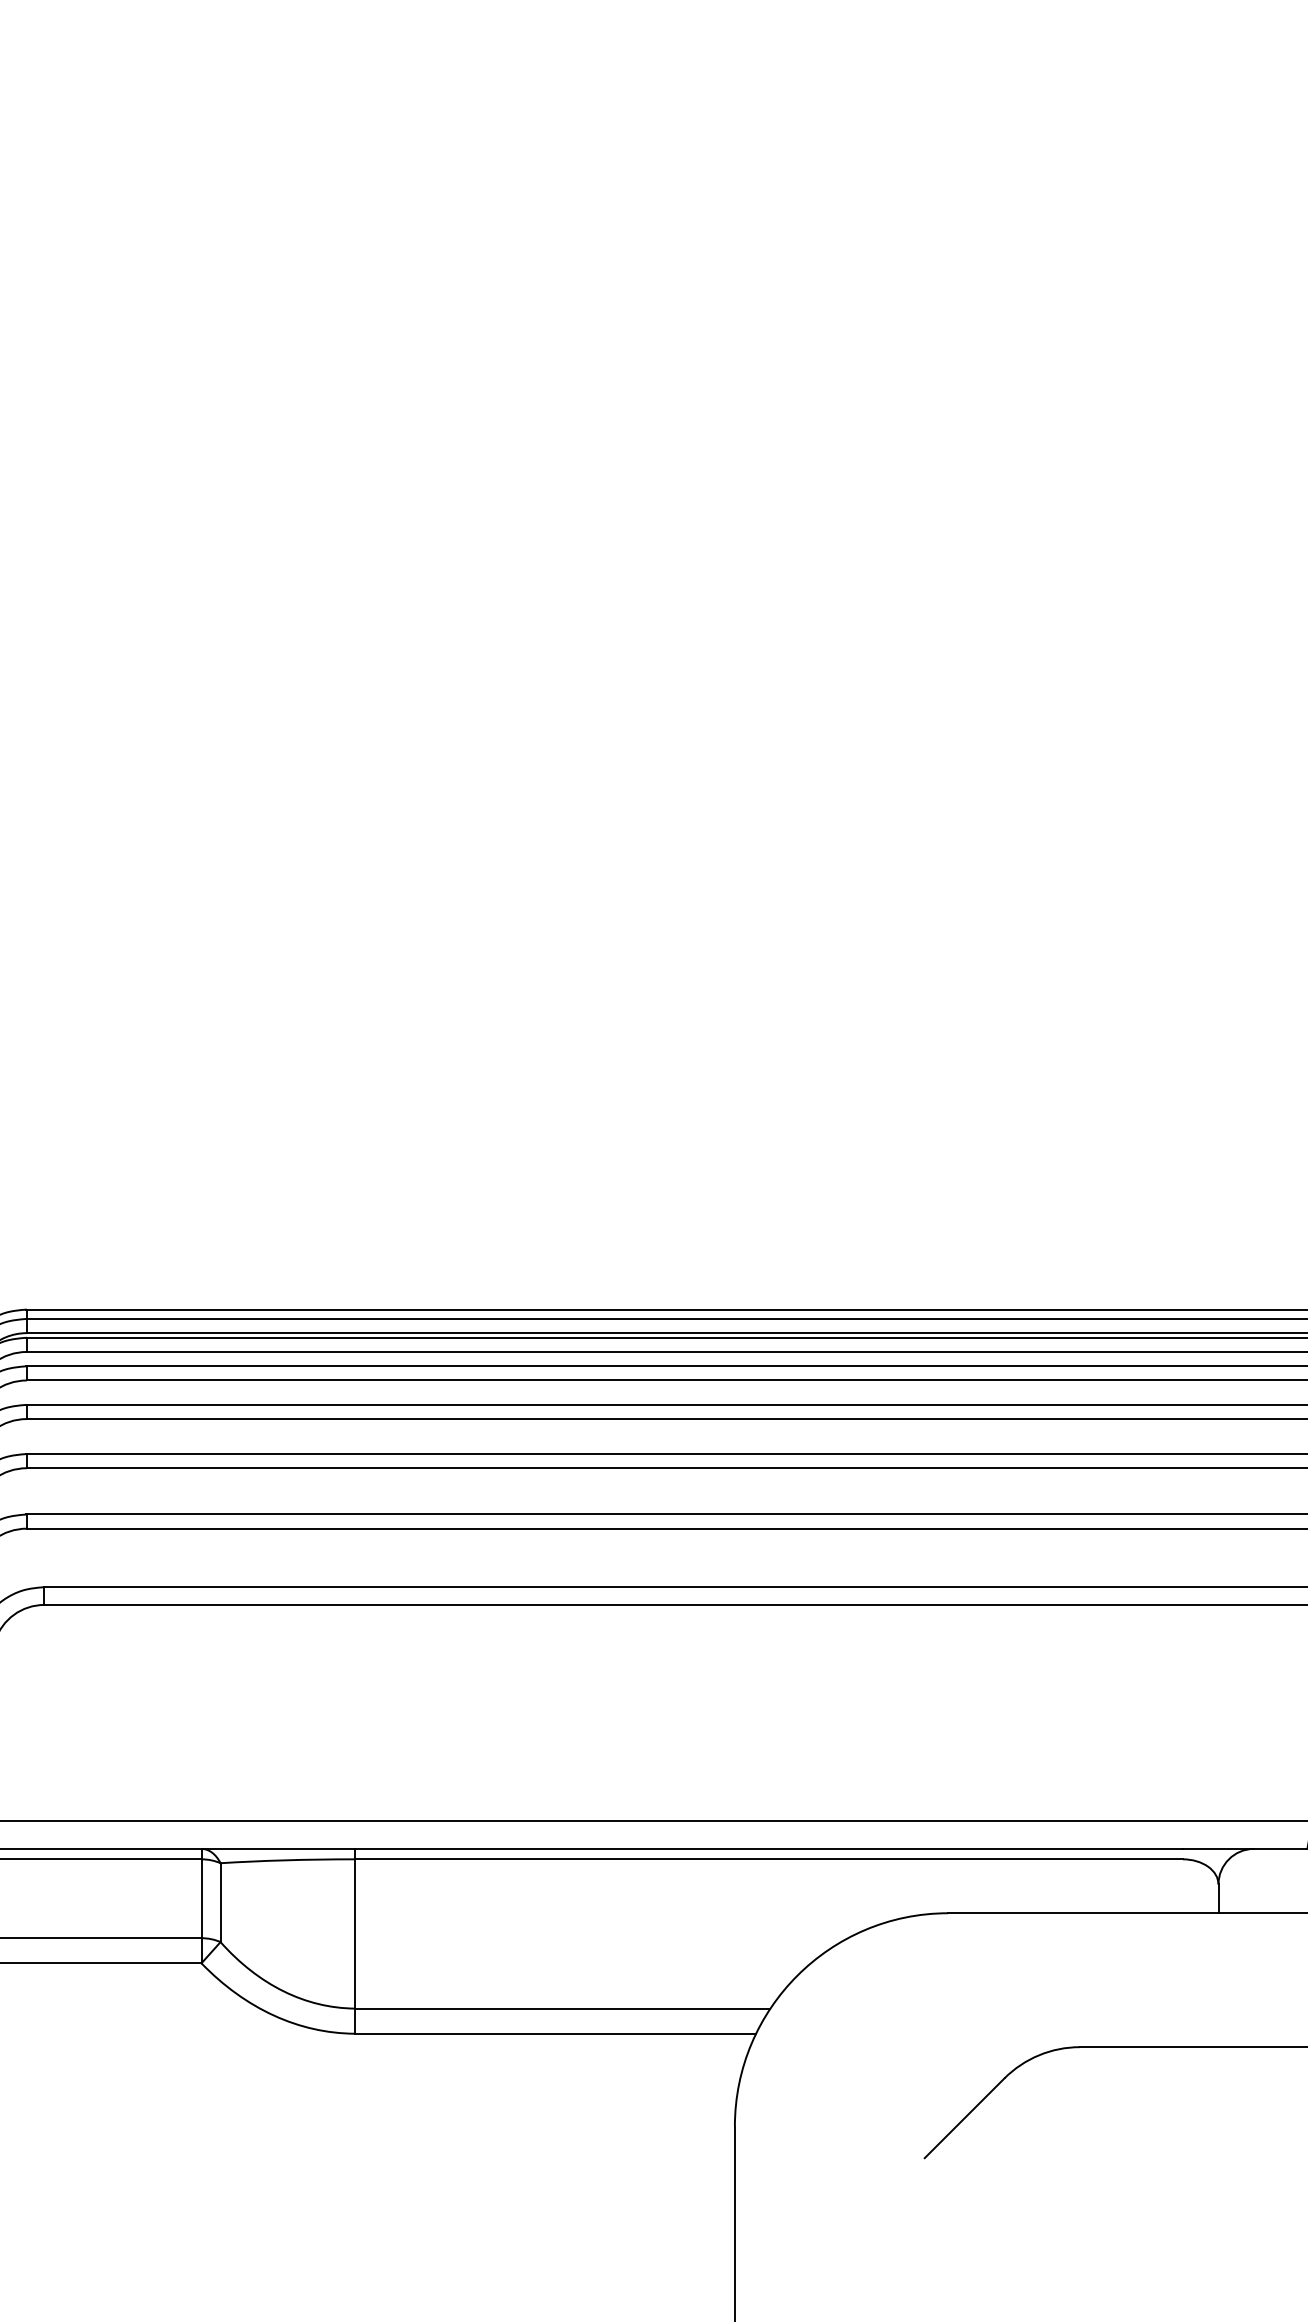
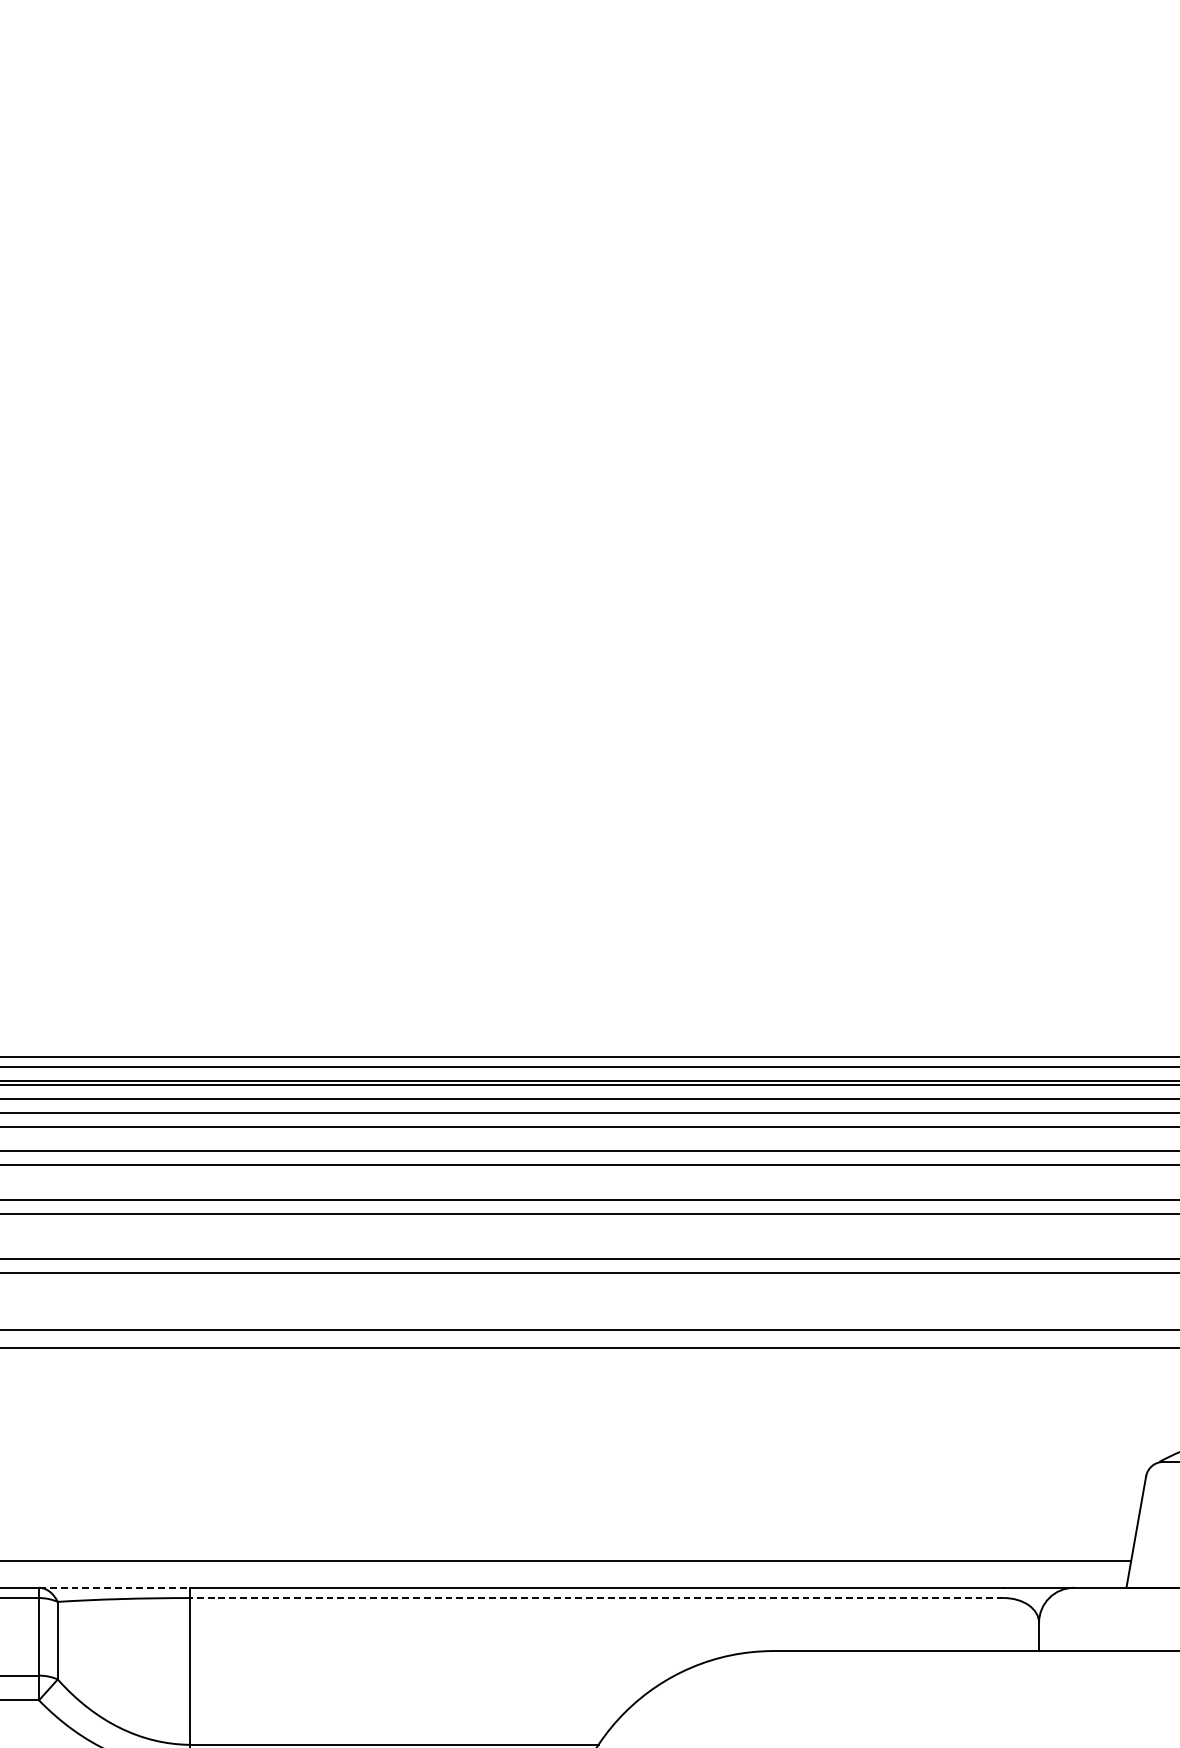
line: (278, 1848) -> (114, 1587), solid -> dashed
line: (769, 1859) -> (597, 1598), solid -> dashed

